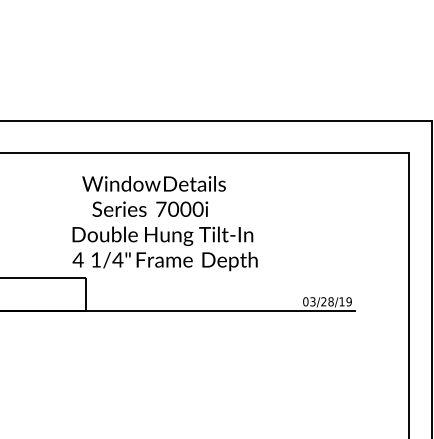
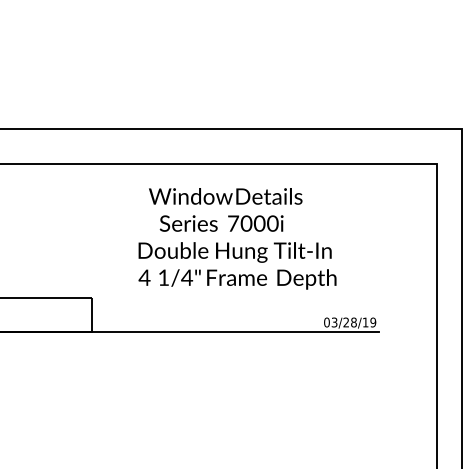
text: (165, 223) -> (237, 238), moved

